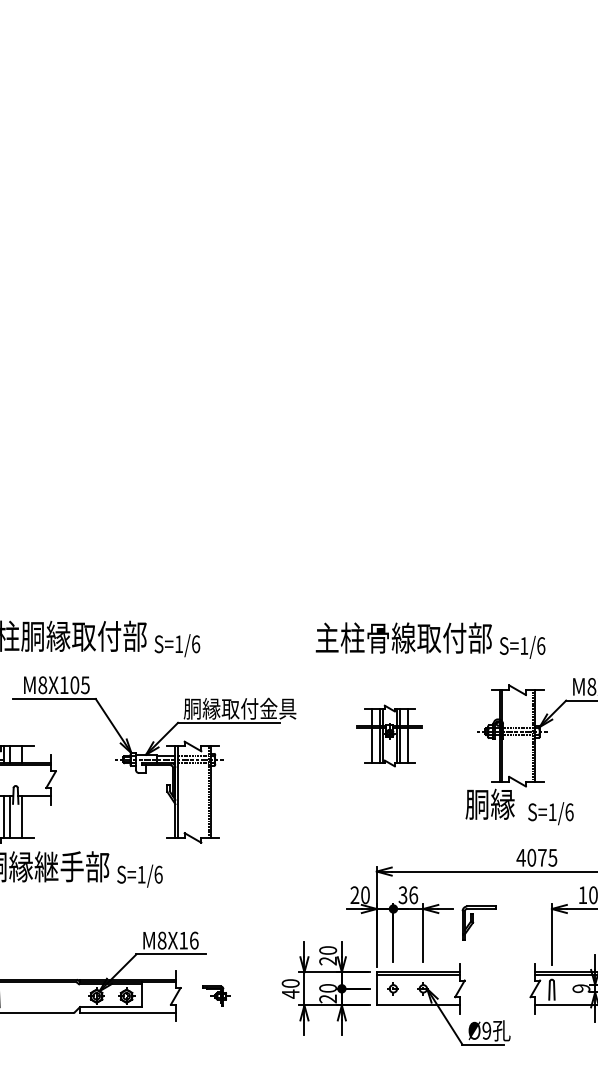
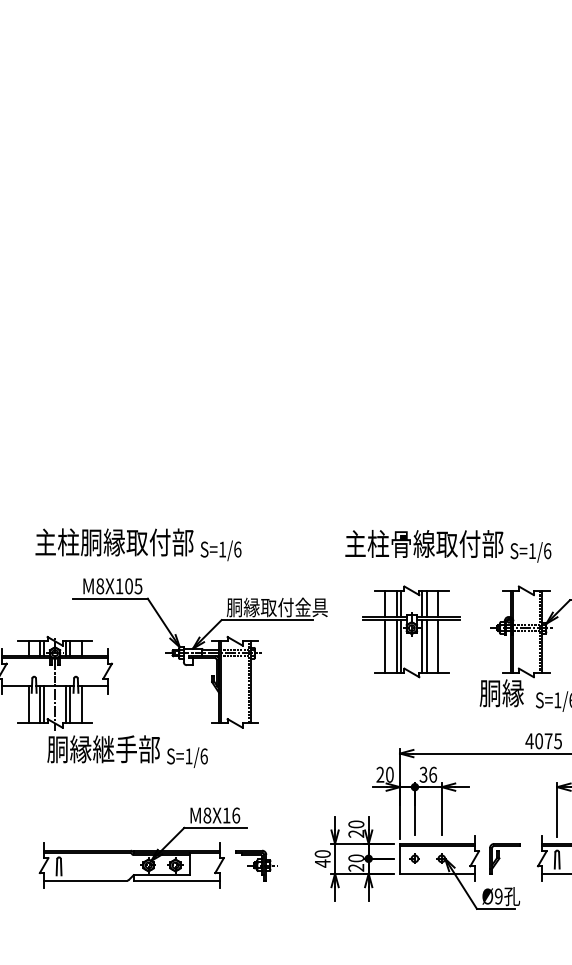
part: (389, 735) -> (411, 631), size x1.67
part: (478, 922) -> (504, 858), moved
part: (216, 996) -> (256, 865), size x1.67

